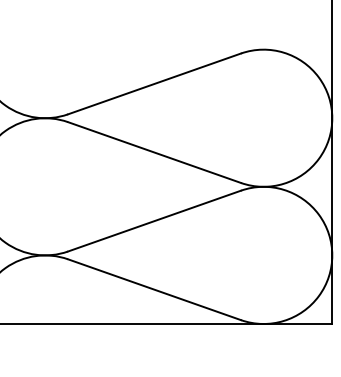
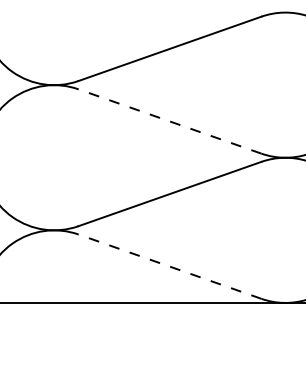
line: (154, 152) -> (169, 121), solid -> dashed
line: (154, 289) -> (169, 266), solid -> dashed

